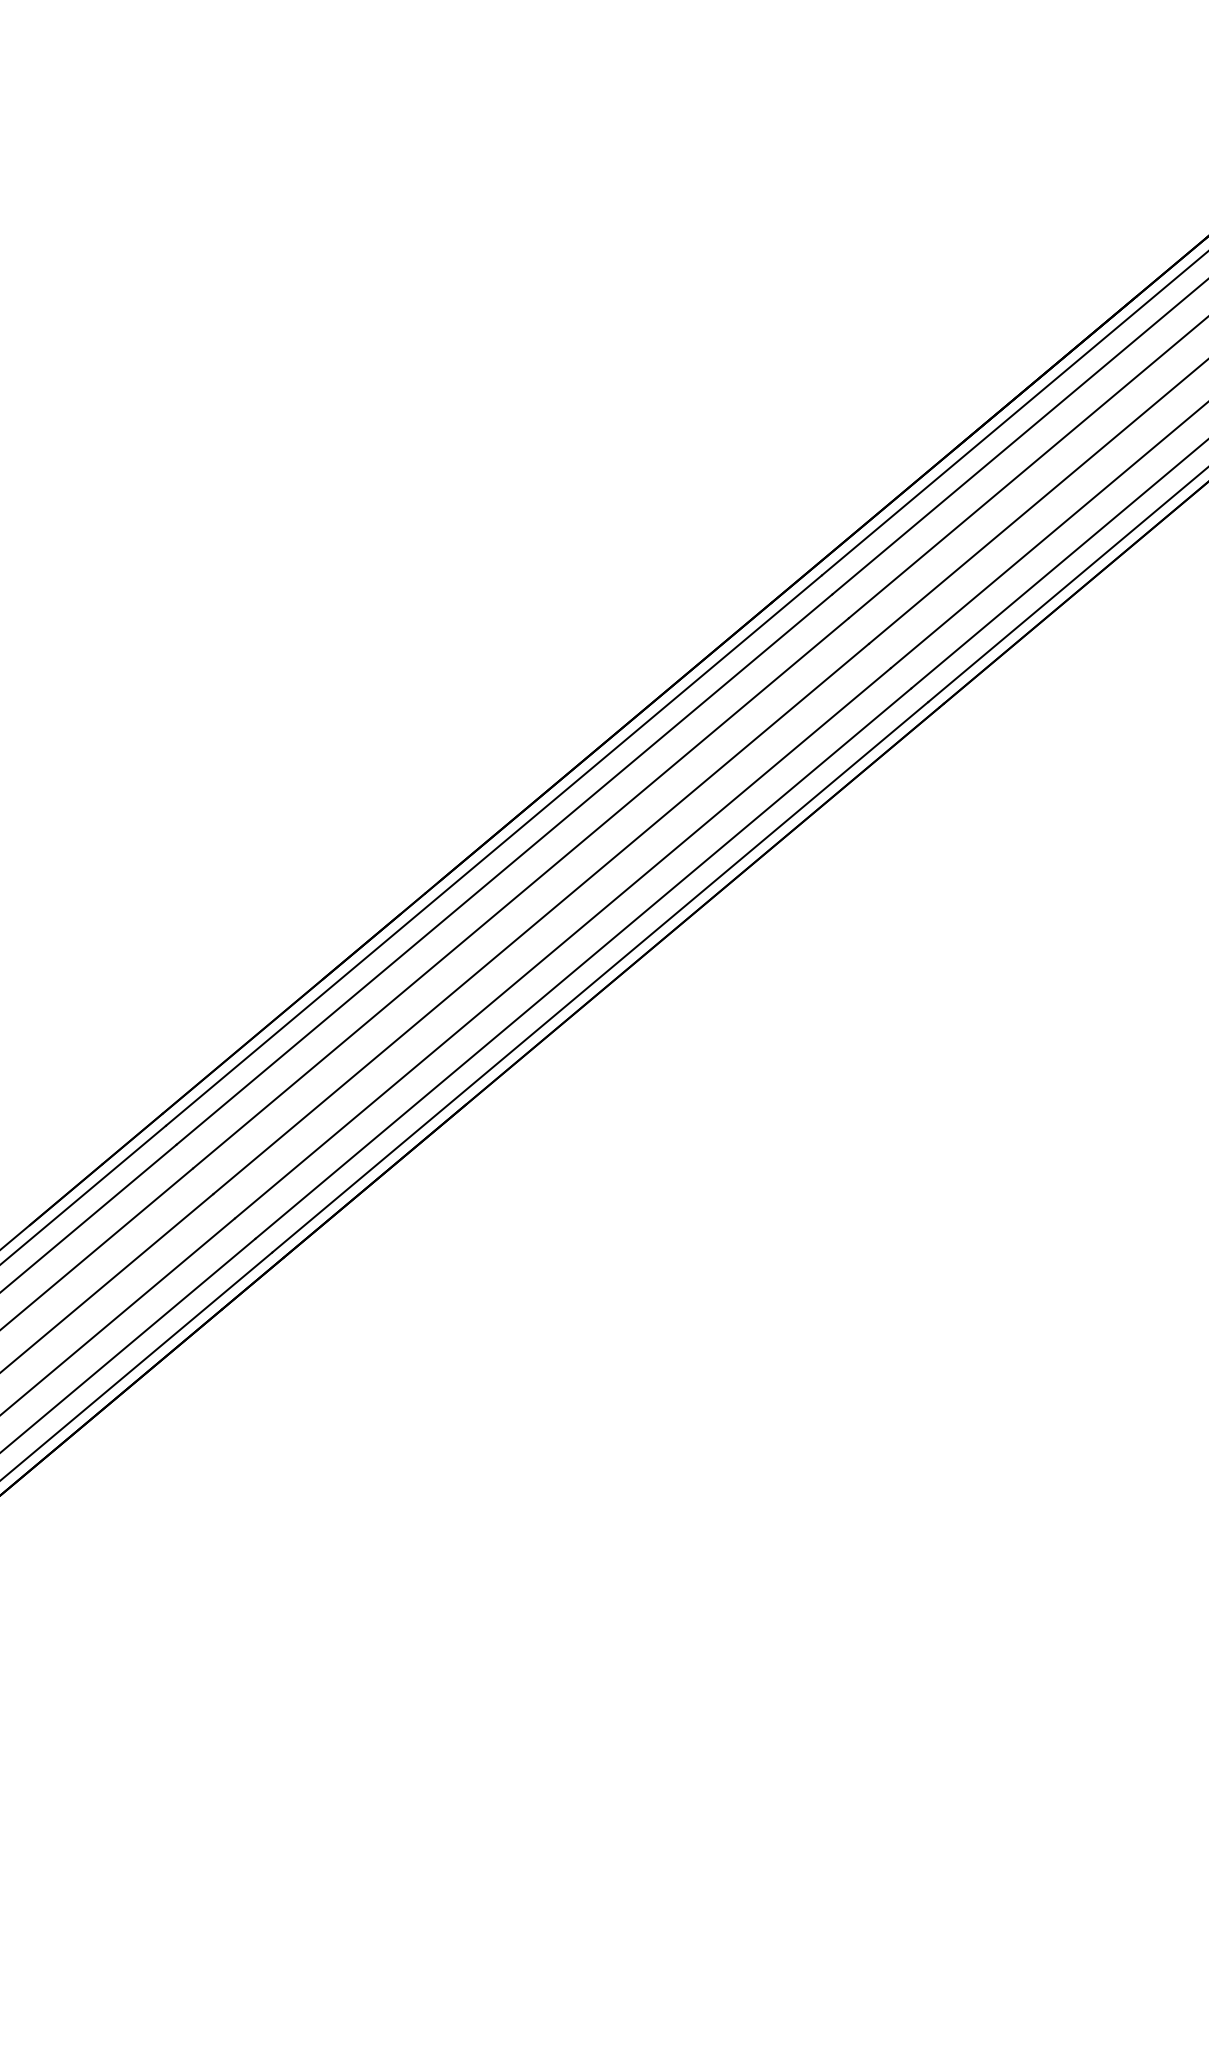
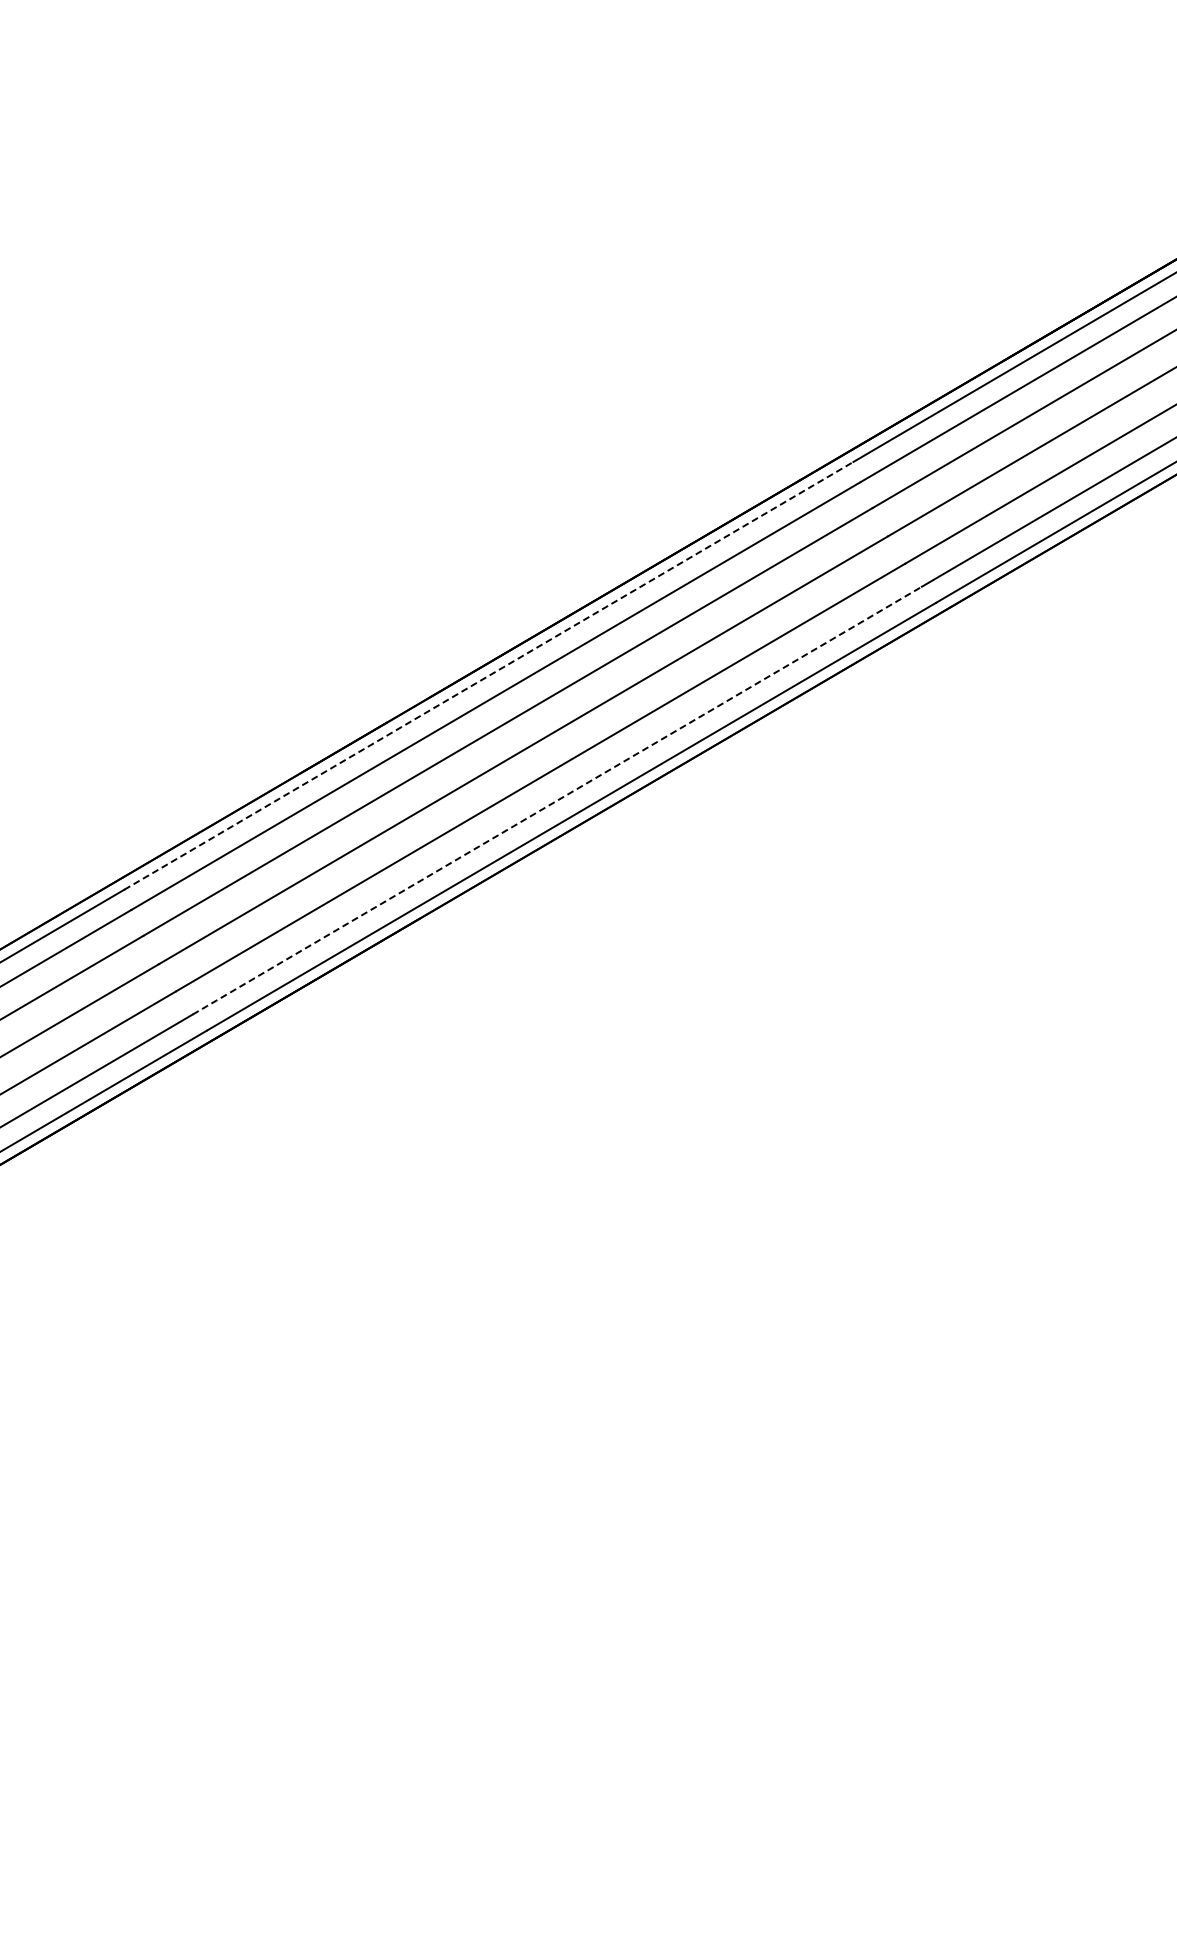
line: (494, 850) -> (489, 675), solid -> dashed
line: (583, 963) -> (557, 800), solid -> dashed

